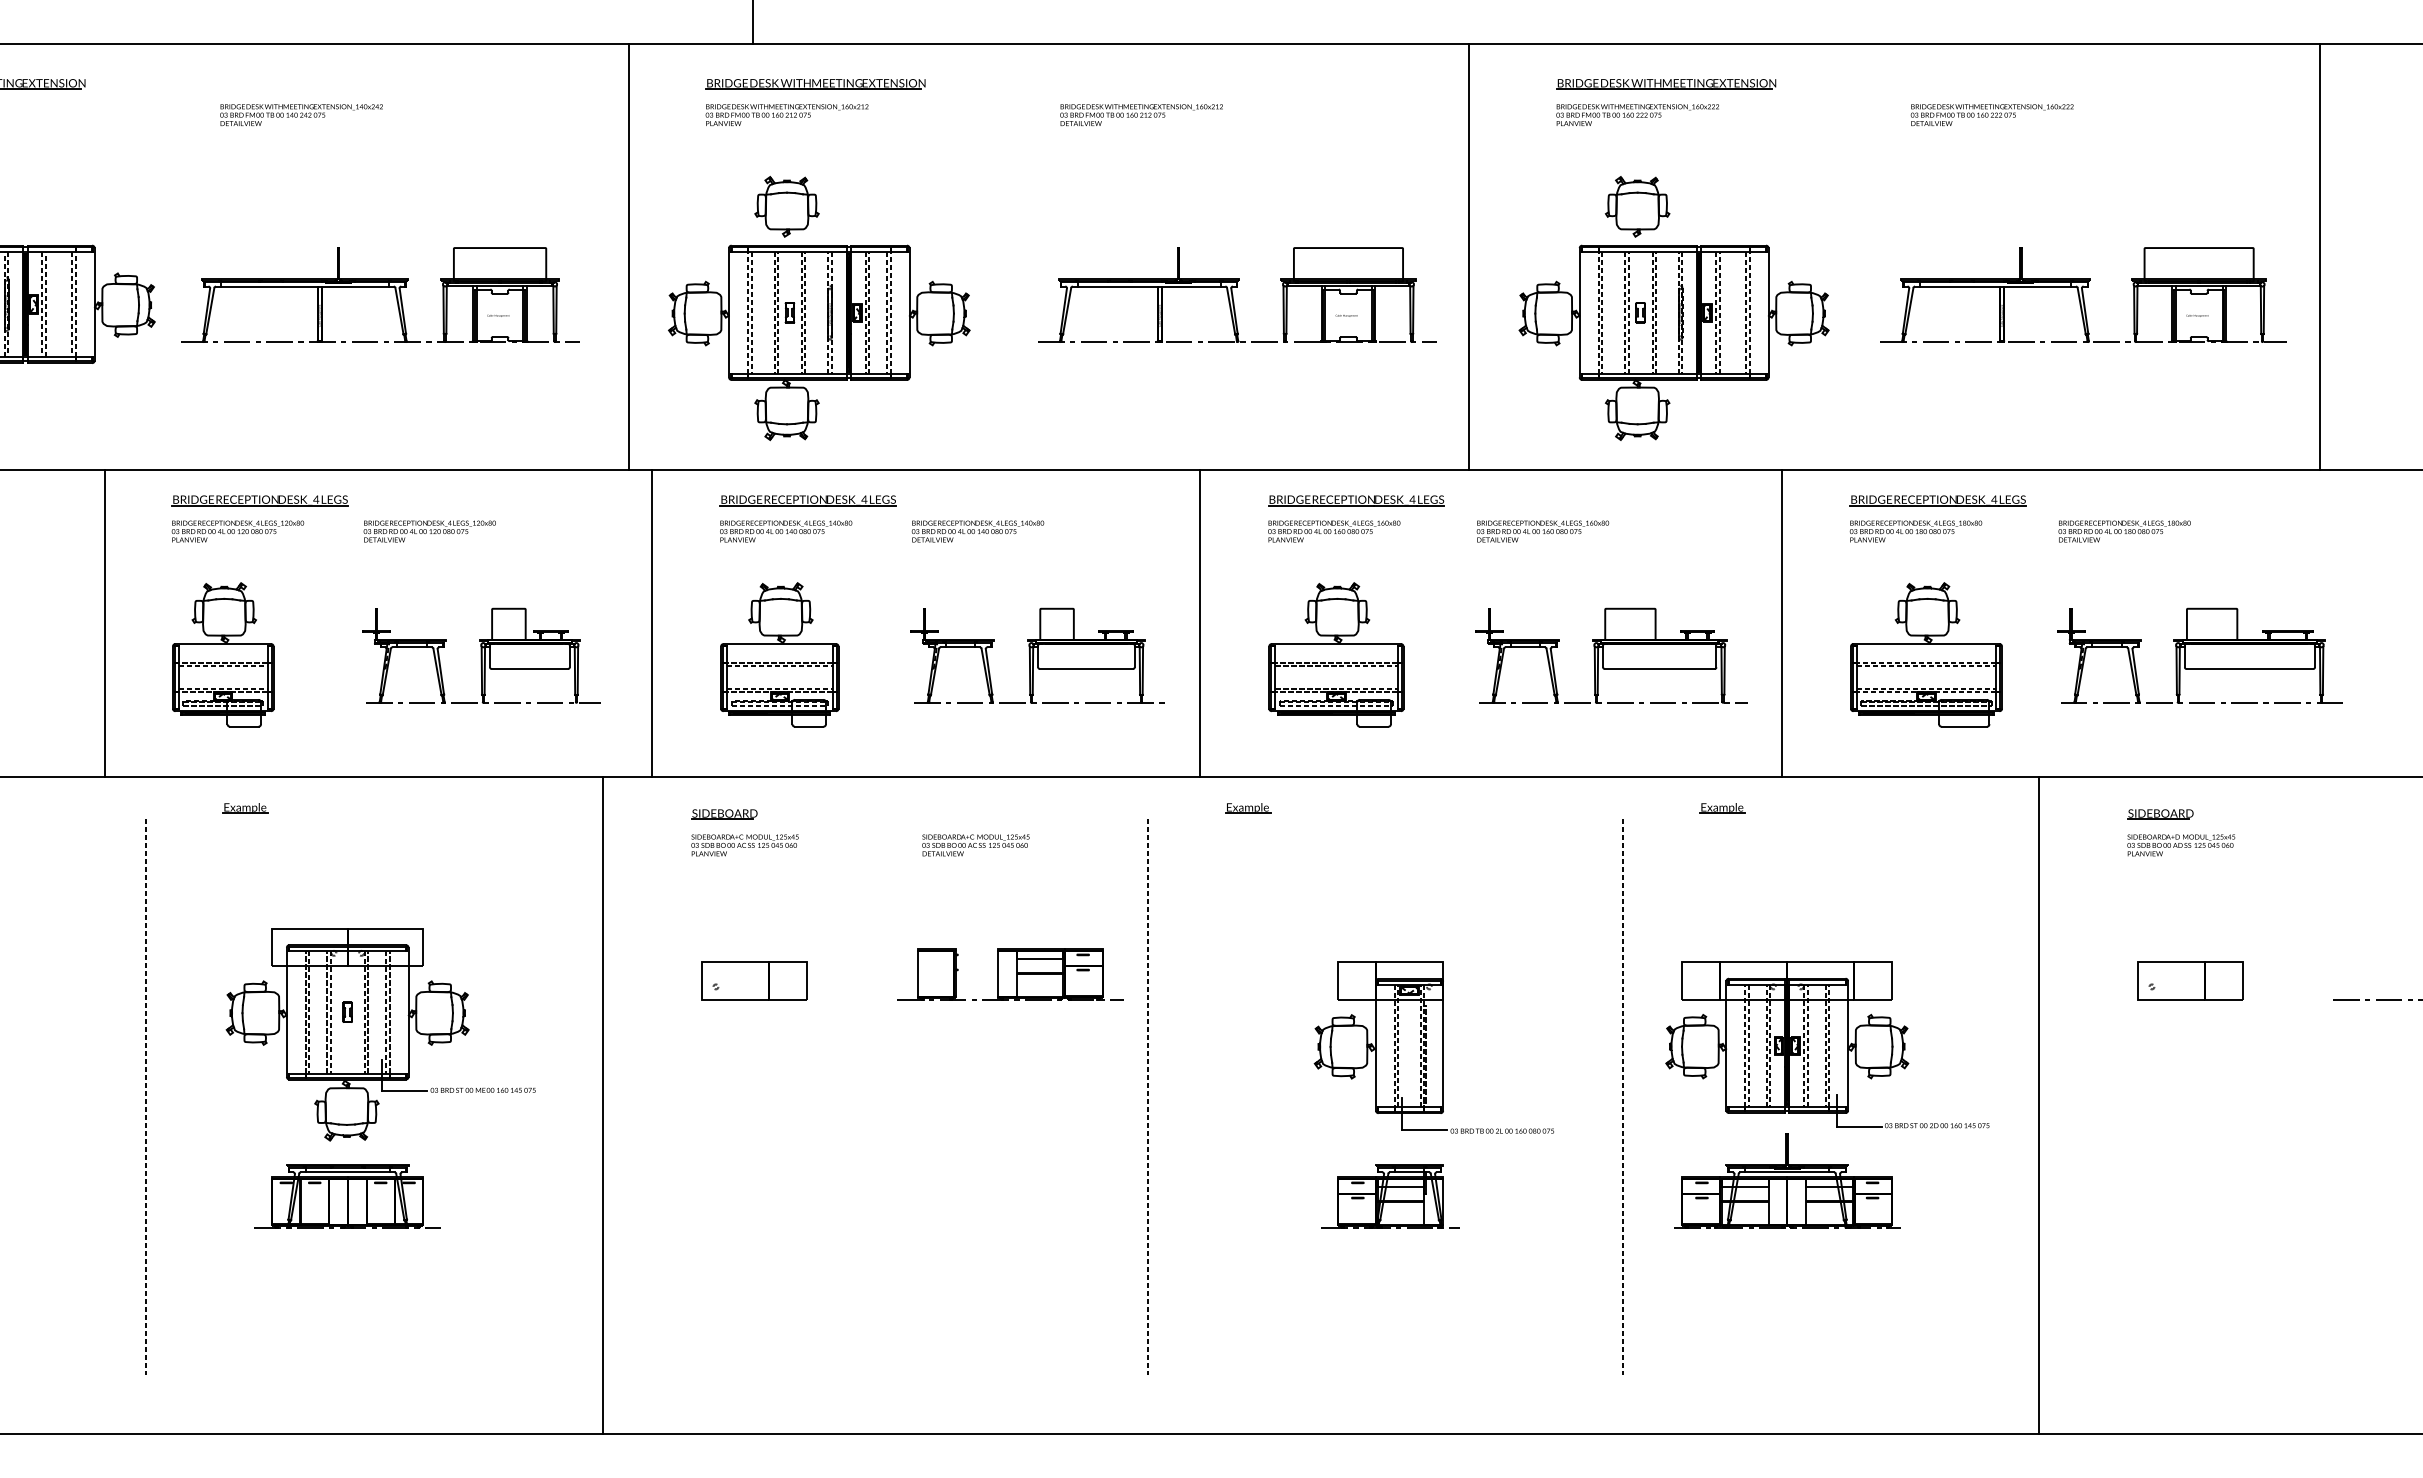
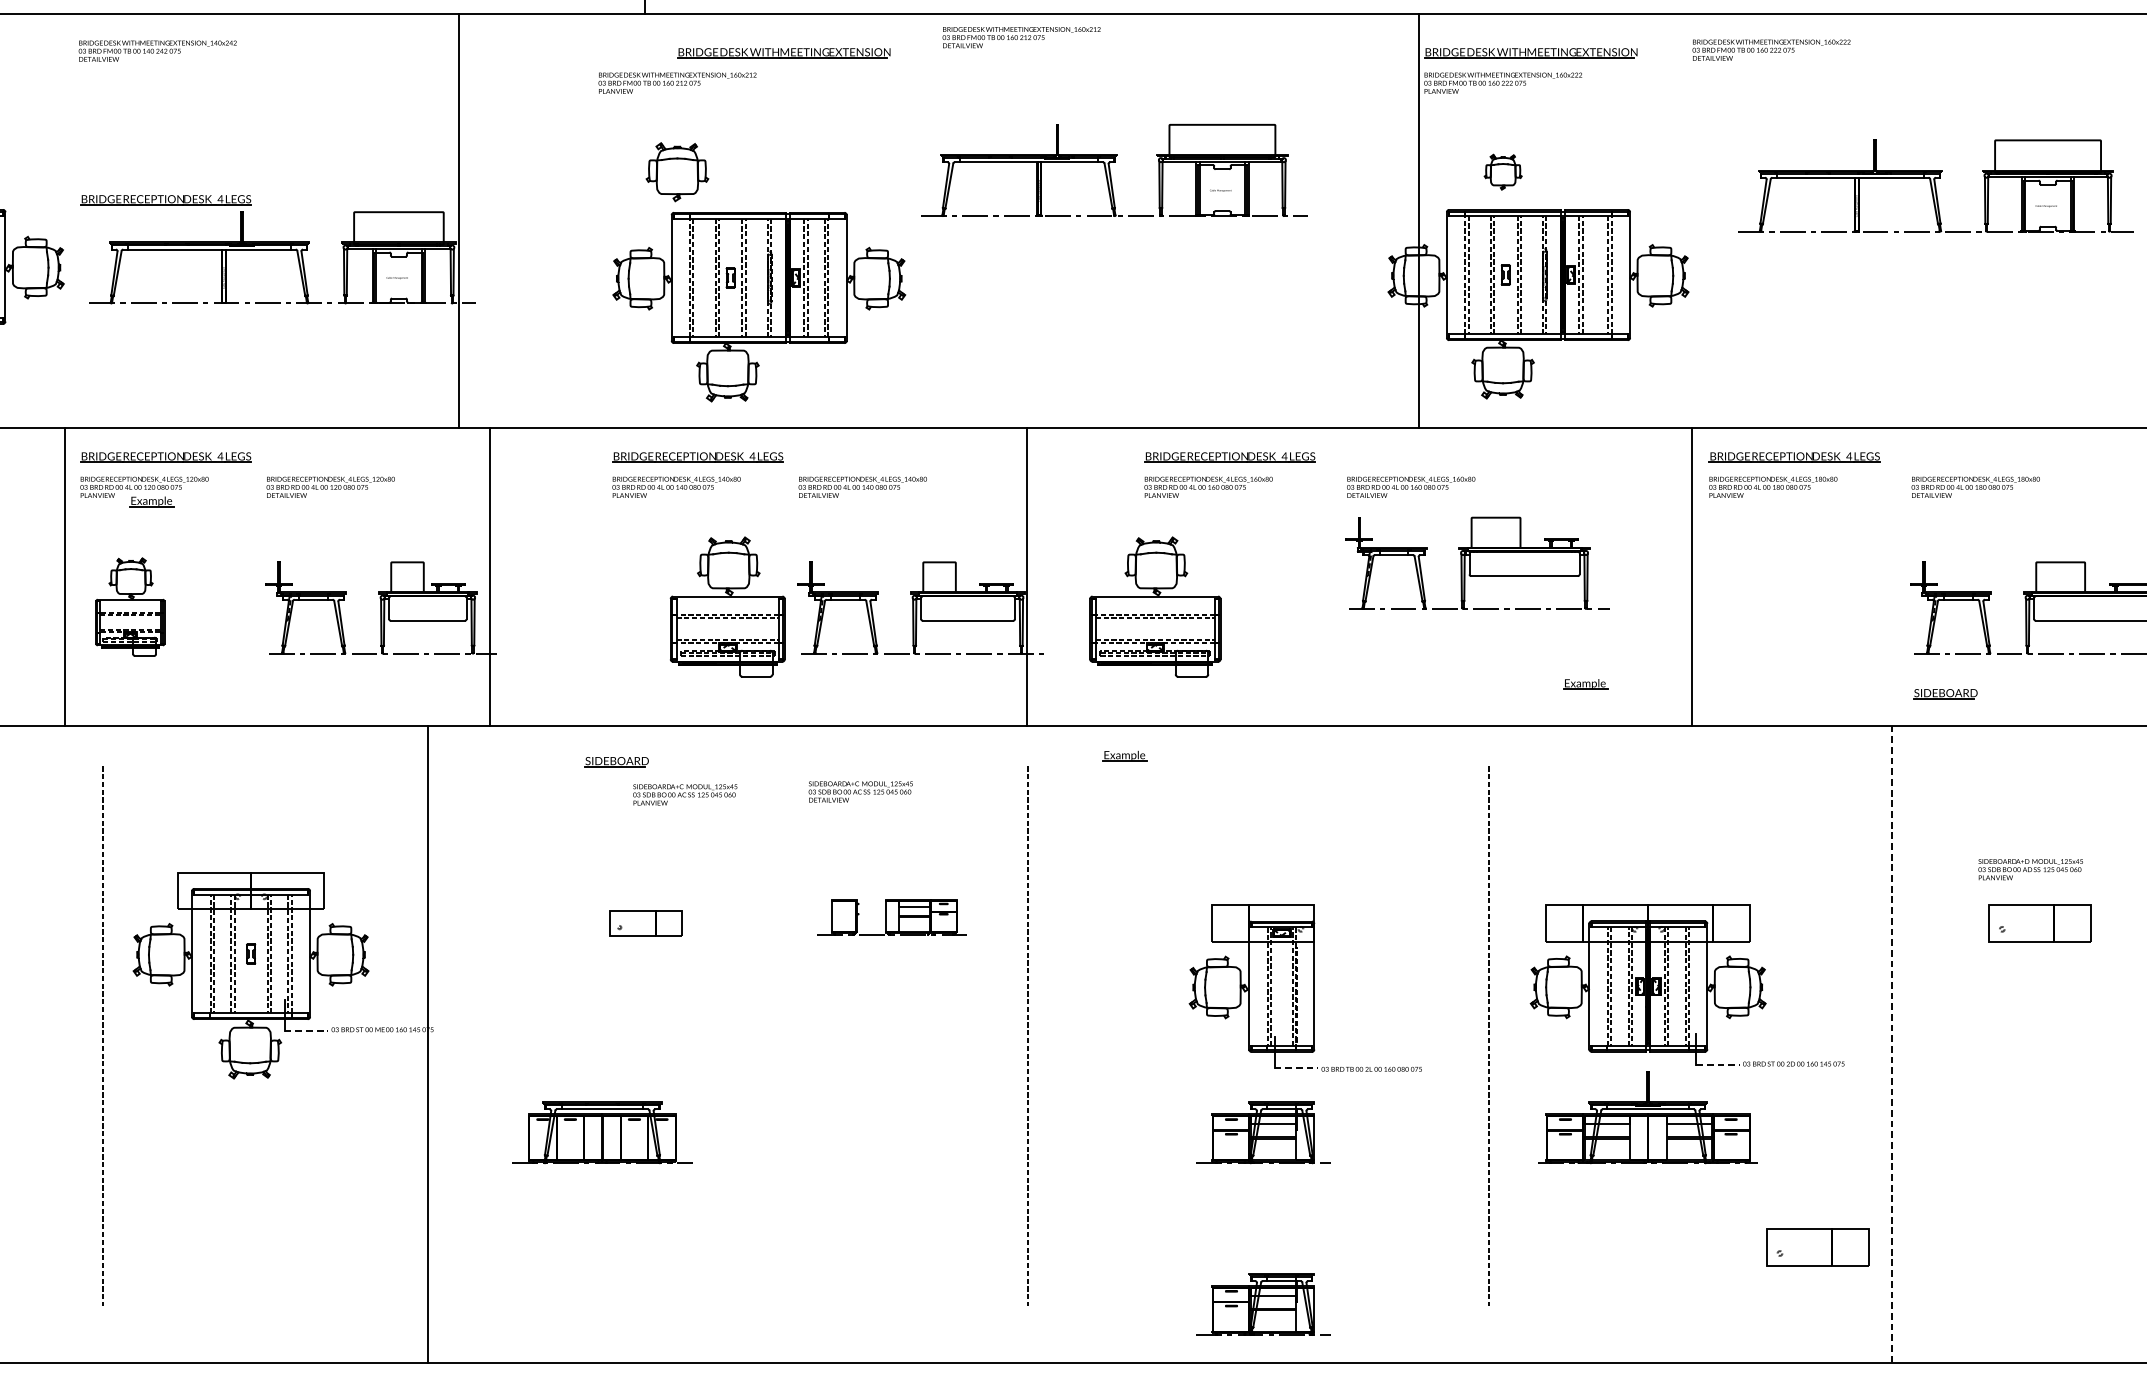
part: (815, 84) -> (783, 53), moved
text: (301, 114) -> (157, 50), moved
text: (1141, 114) -> (1021, 36), moved
text: (1991, 114) -> (1770, 49), moved
part: (1637, 206) -> (1502, 171), size x0.6
part: (259, 235) -> (165, 200), added
line: (629, 257) -> (459, 221), moved
line: (1469, 257) -> (1419, 221), moved
part: (1237, 294) -> (1114, 169), moved
part: (2083, 294) -> (1935, 185), moved
part: (819, 342) -> (759, 306), moved
line: (105, 623) -> (64, 576), moved
line: (652, 623) -> (490, 576), moved
line: (1200, 623) -> (1027, 576), moved
line: (1782, 623) -> (1692, 576), moved
part: (223, 654) -> (130, 606), size x0.7
part: (779, 654) -> (727, 606), moved
part: (1336, 654) -> (1155, 606), moved
part: (1926, 654) -> (1783, 606), removed
part: (1611, 655) -> (1477, 563), moved
part: (245, 808) -> (151, 501), moved
part: (1722, 808) -> (1585, 684), moved
part: (2160, 814) -> (1945, 694), moved
text: (744, 845) -> (684, 795), moved
text: (2181, 845) -> (2030, 869), moved
part: (1010, 974) -> (894, 917), size x0.7
part: (754, 980) -> (645, 923), size x0.7
line: (405, 1091) -> (307, 1030), solid -> dashed
line: (145, 1095) -> (102, 1034), moved
line: (602, 1105) -> (427, 1044), moved
line: (2038, 1105) -> (1892, 1044), solid -> dashed
line: (1859, 1126) -> (1718, 1064), solid -> dashed
line: (1425, 1129) -> (1297, 1067), solid -> dashed
part: (347, 1196) -> (602, 1132), moved
part: (1961, 1314) -> (1817, 1247), added
part: (1390, 1373) -> (1263, 1304), added

